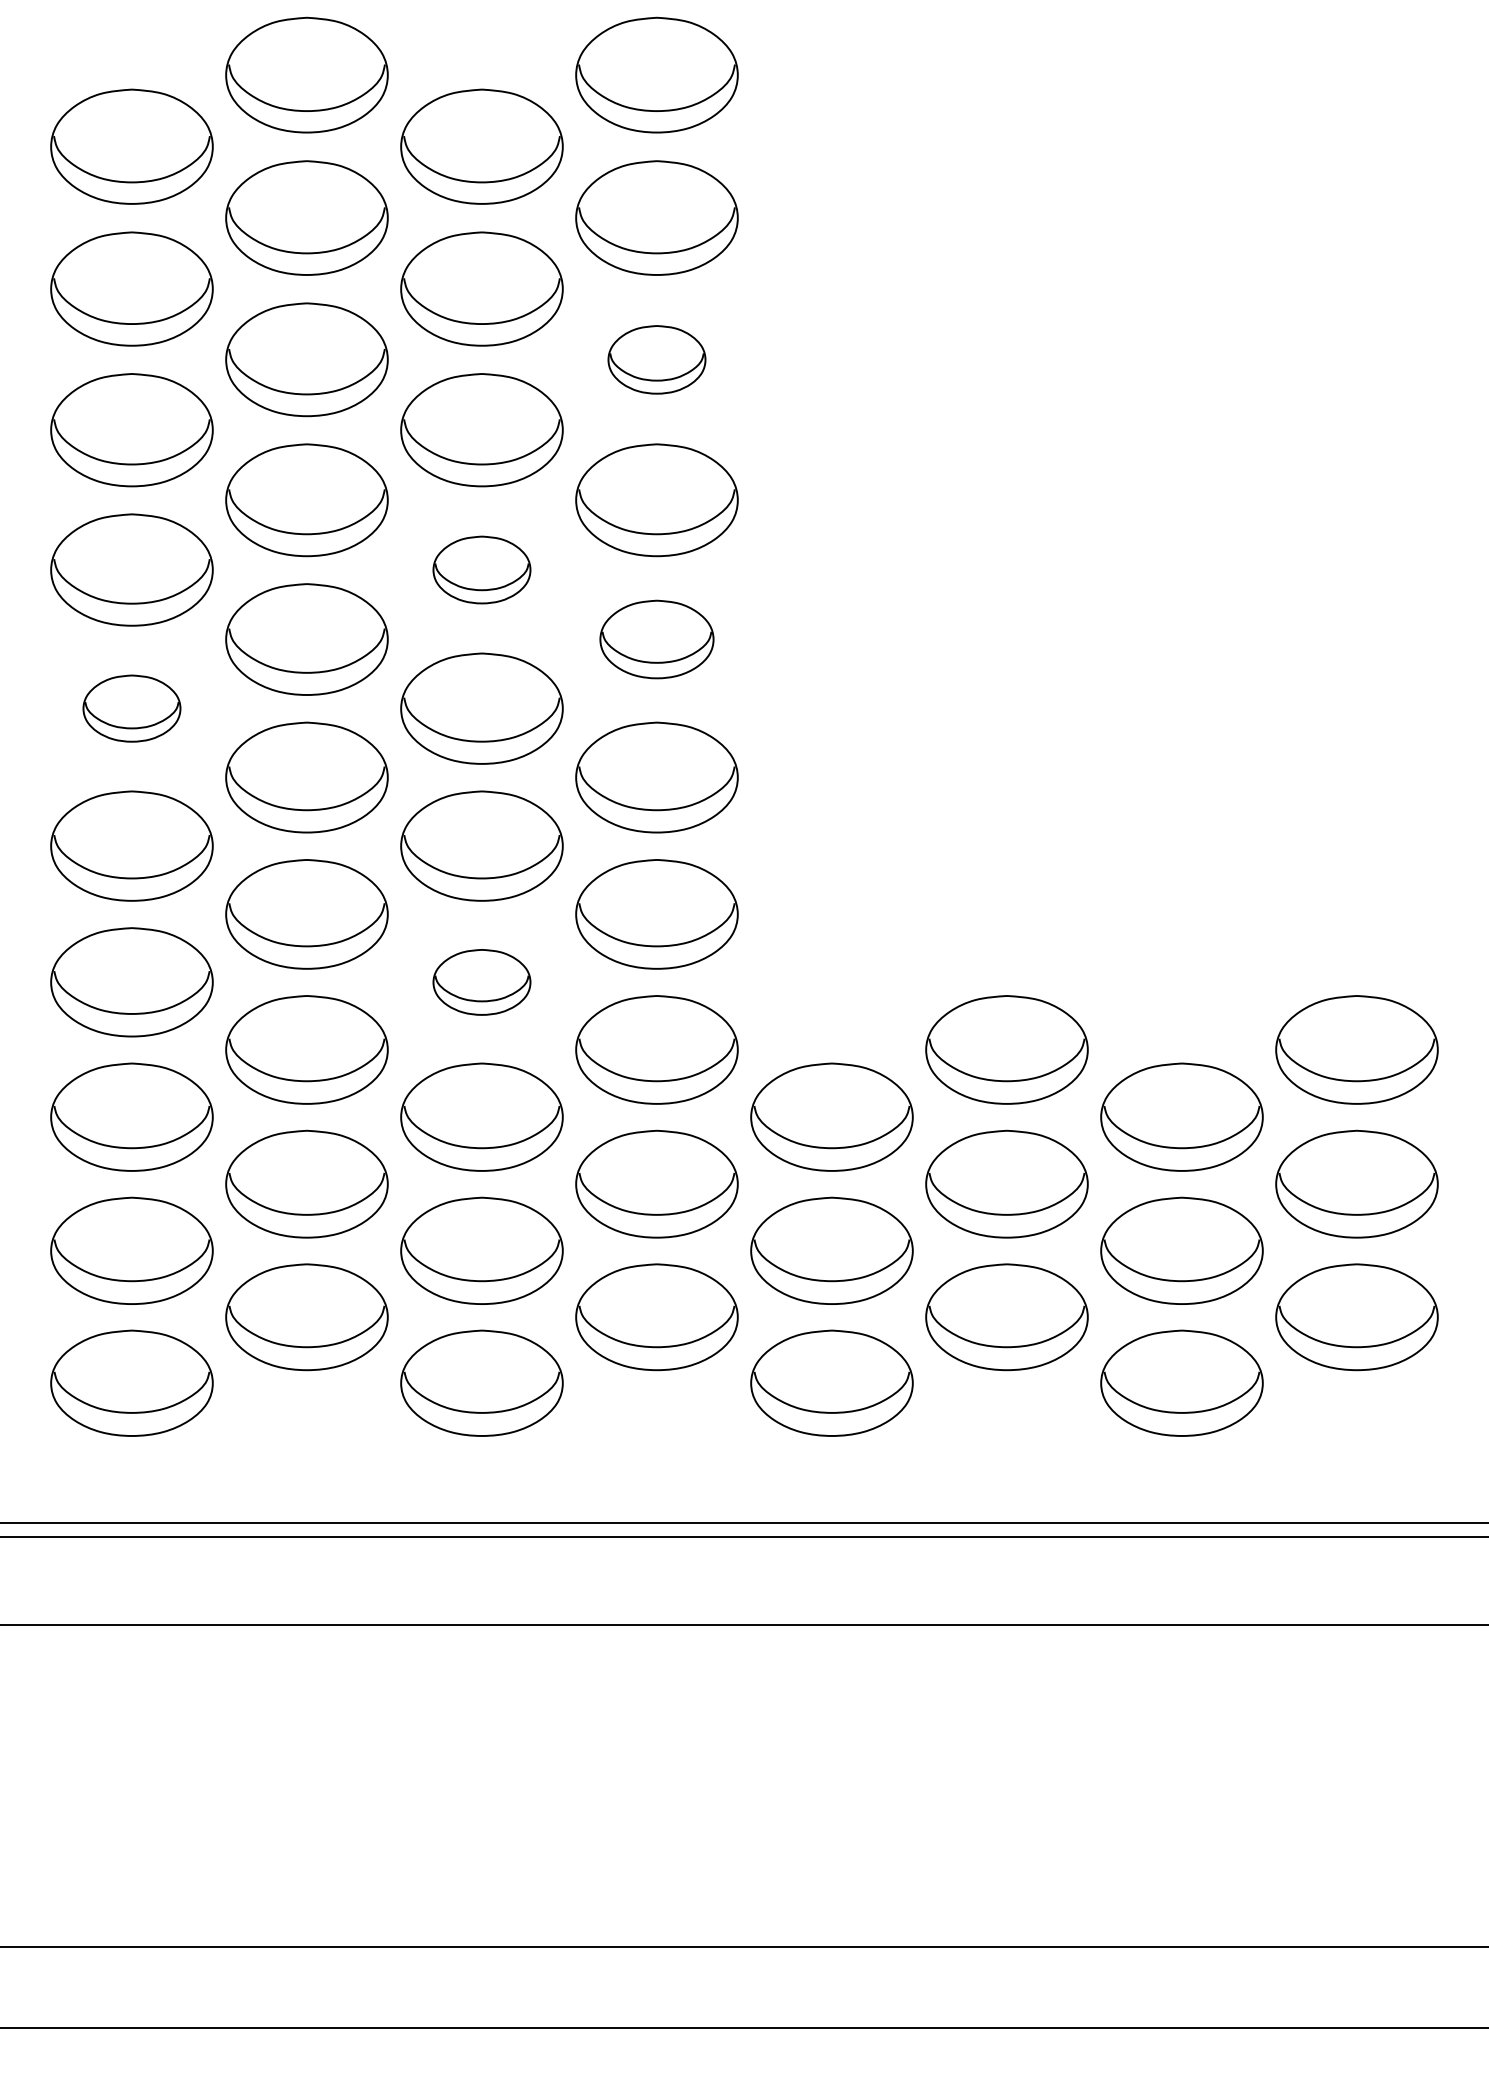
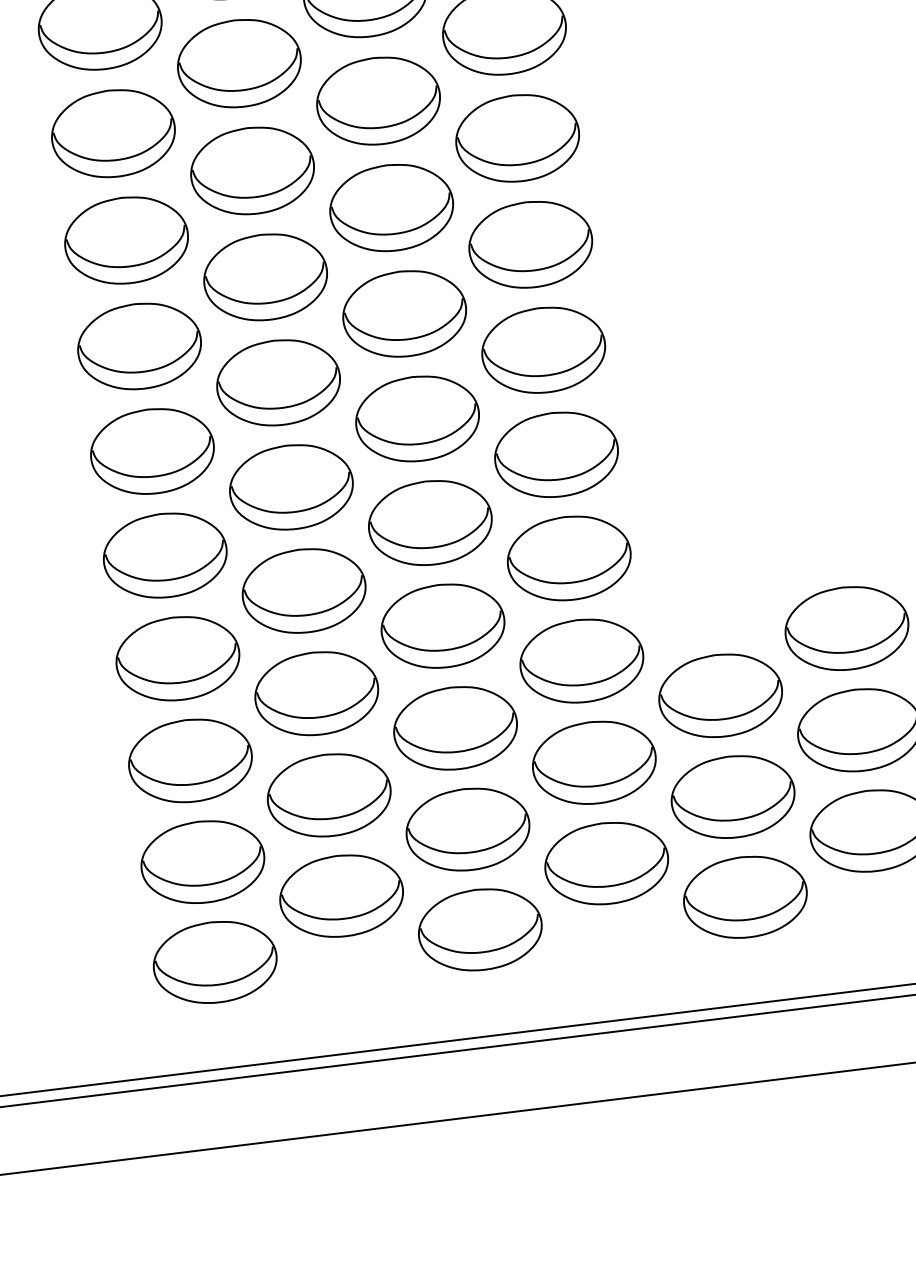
part: (656, 359) -> (517, 138), size x1.67
part: (481, 569) -> (404, 313), size x1.67
part: (656, 639) -> (543, 350), size x1.43
part: (131, 708) -> (152, 451), size x1.67
part: (481, 982) -> (442, 626), size x1.67

